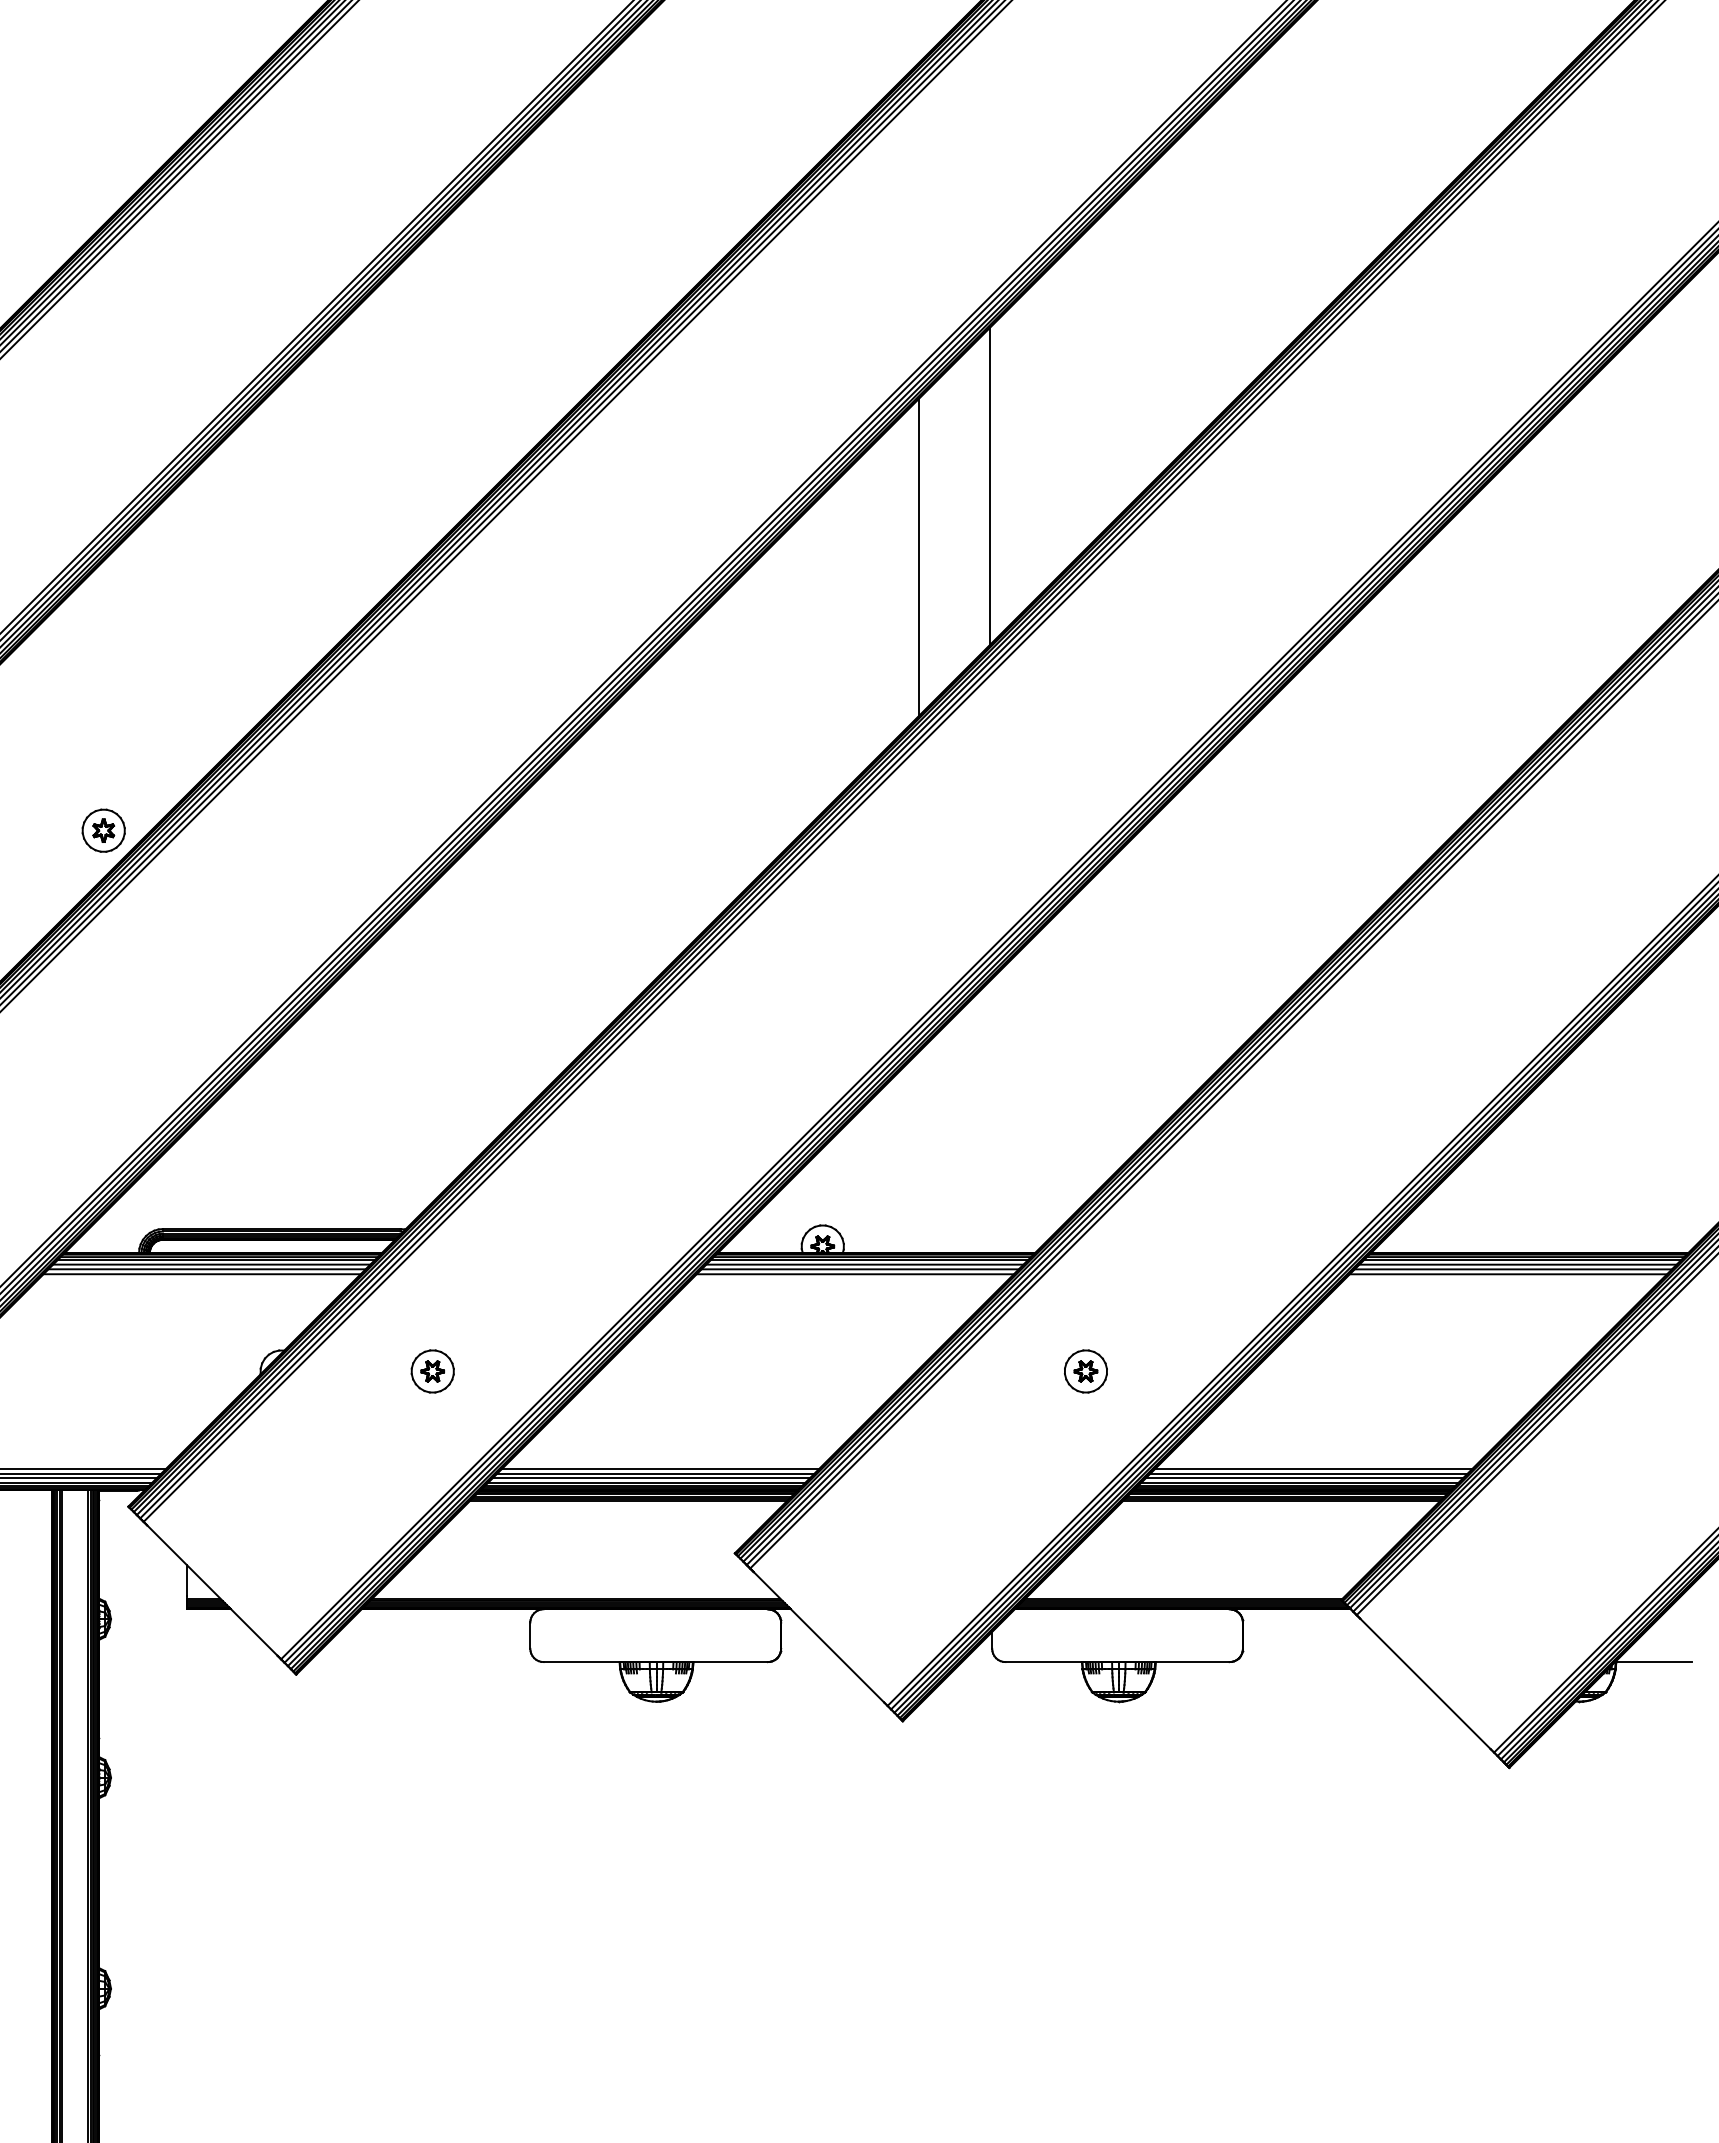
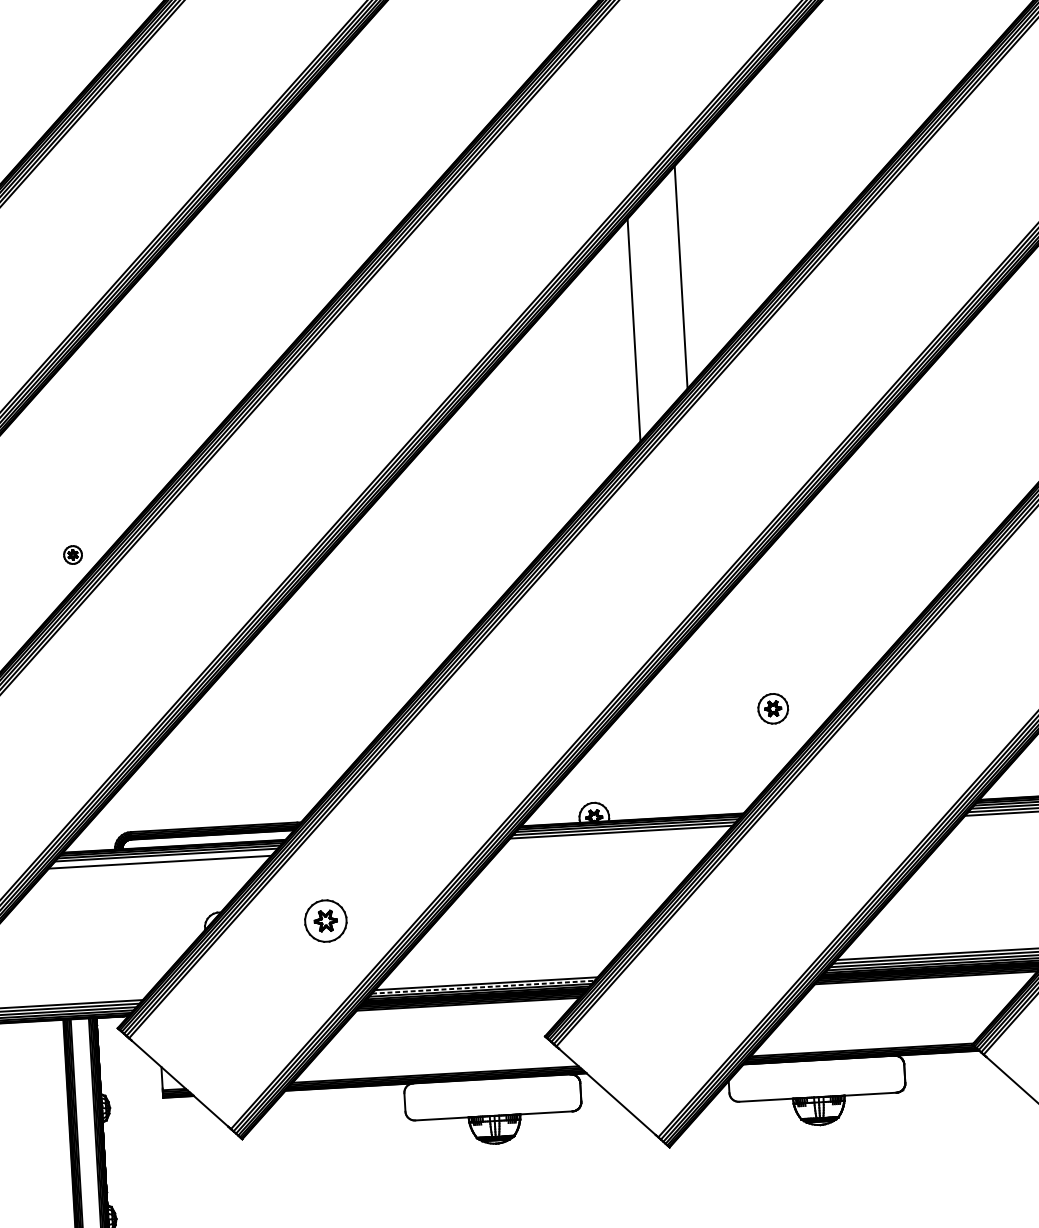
part: (103, 830) -> (72, 554), size x0.6
line: (206, 1269) -> (162, 858), removed
line: (854, 1274) -> (617, 836), removed
part: (432, 1371) -> (325, 921), size x1.4
part: (1085, 1371) -> (772, 708), moved
line: (660, 1468) -> (489, 979), removed
line: (651, 1478) -> (483, 987), solid -> dashed

